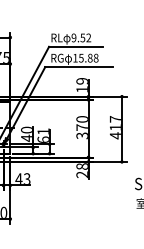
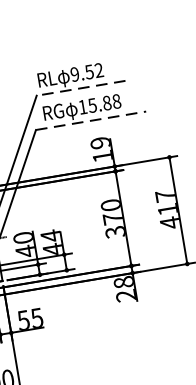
line: (75, 46) -> (79, 88), solid -> dashed
line: (78, 67) -> (90, 121), solid -> dashed
text: (43, 135) -> (51, 242), 61 -> 44
text: (22, 178) -> (29, 318), 43 -> 55

